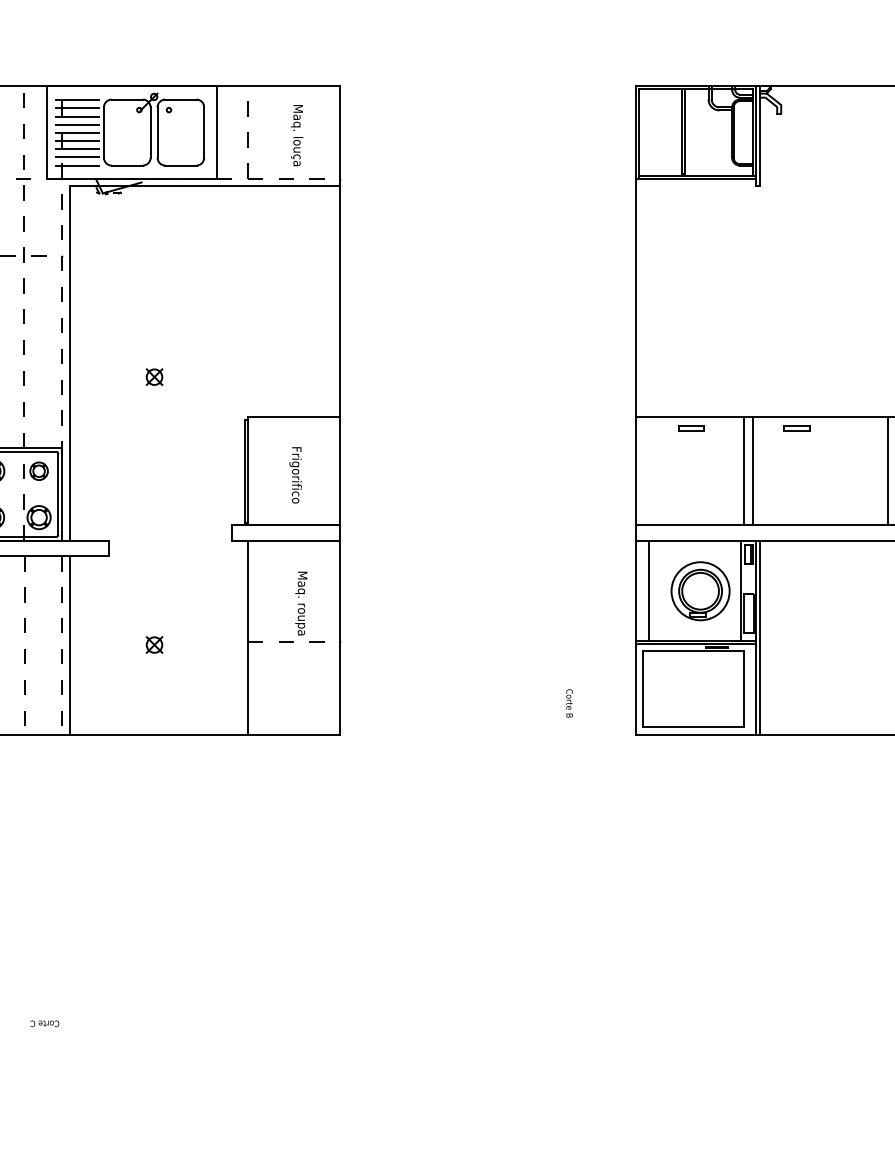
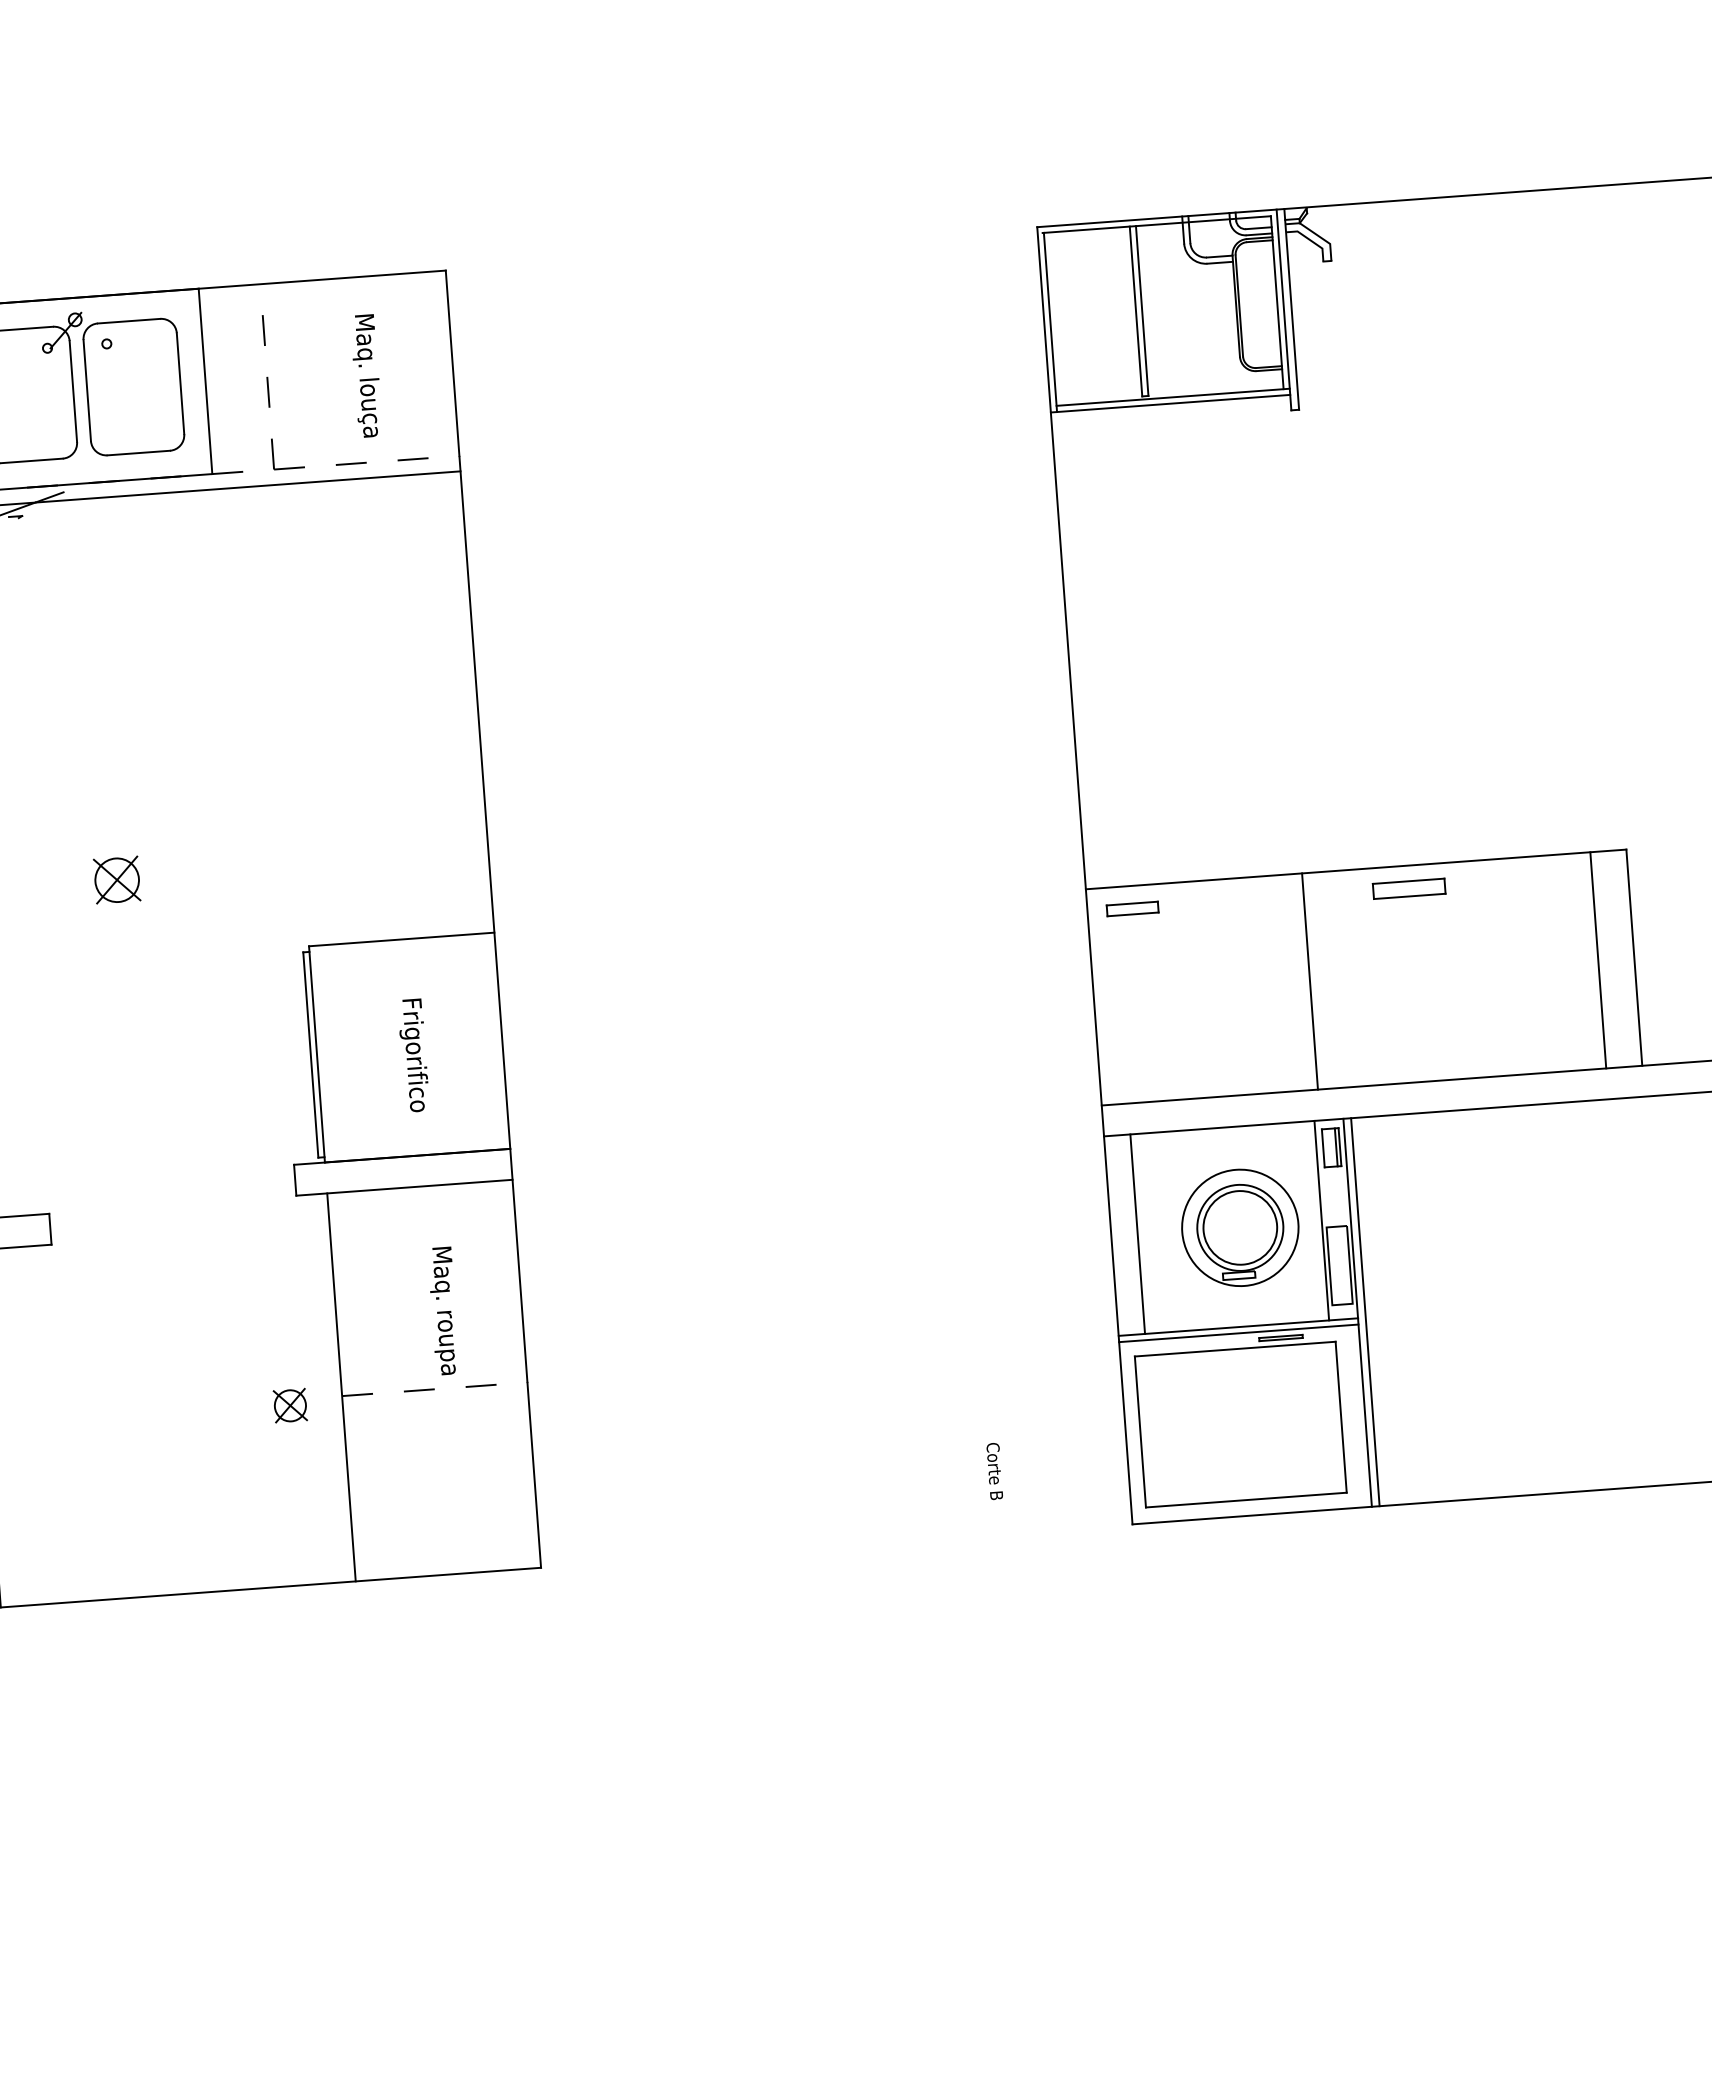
part: (154, 376) -> (116, 878), size x1.4
part: (691, 428) -> (1132, 908), moved
part: (796, 428) -> (1408, 888), size x1.4
line: (753, 471) -> (1328, 980), removed
part: (154, 644) -> (290, 1404), moved

